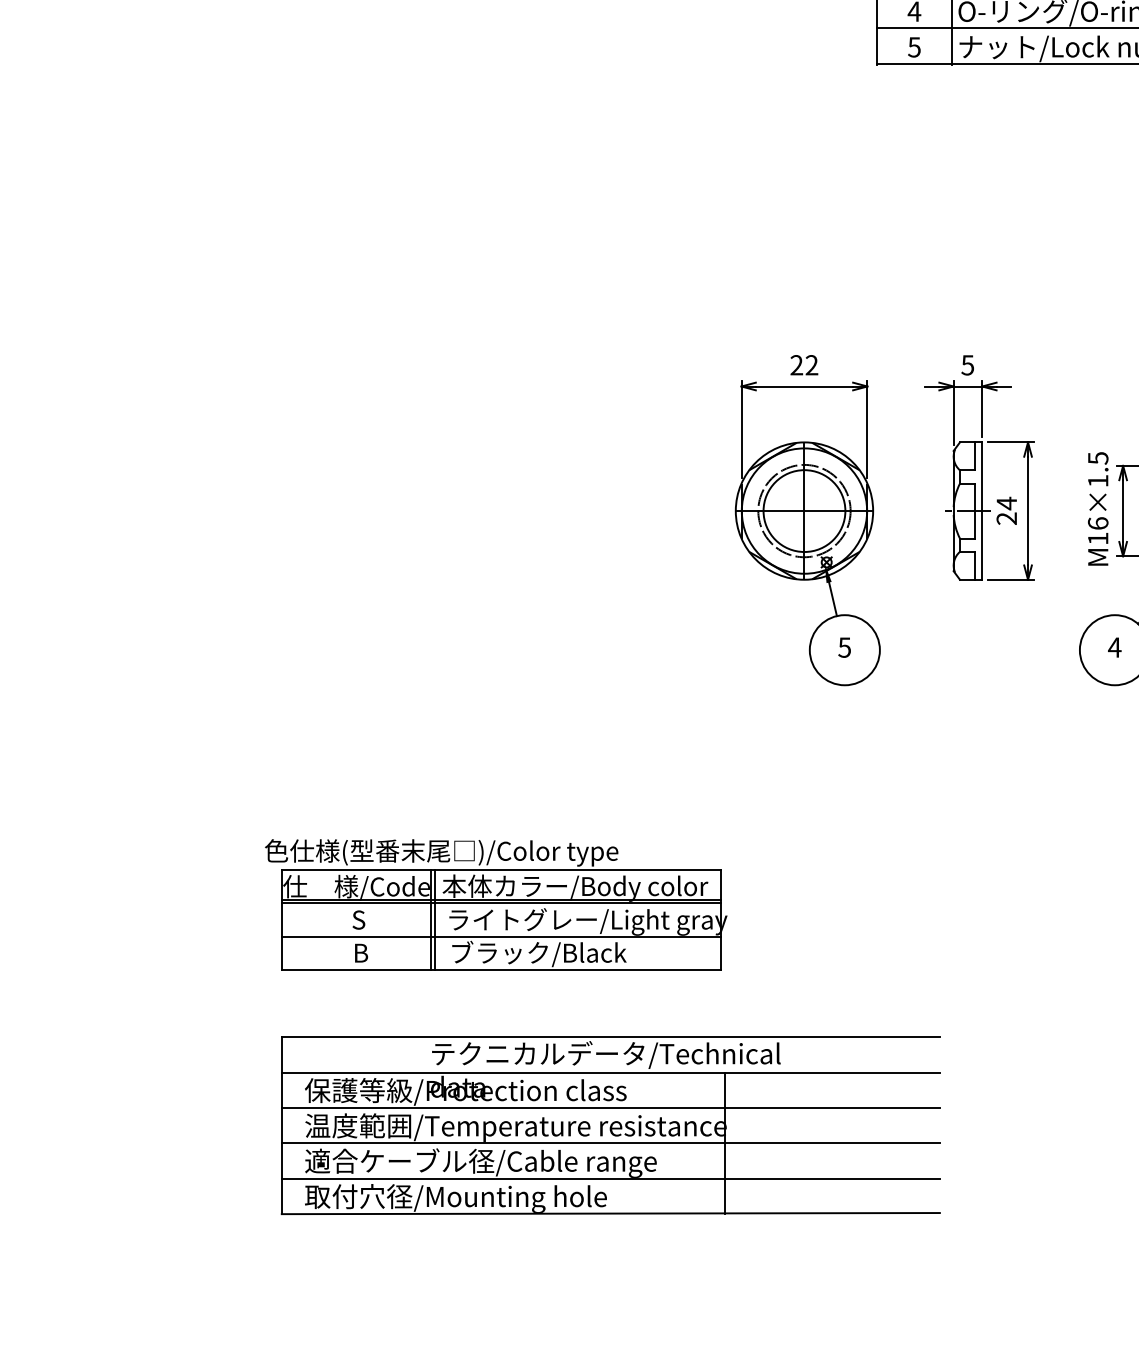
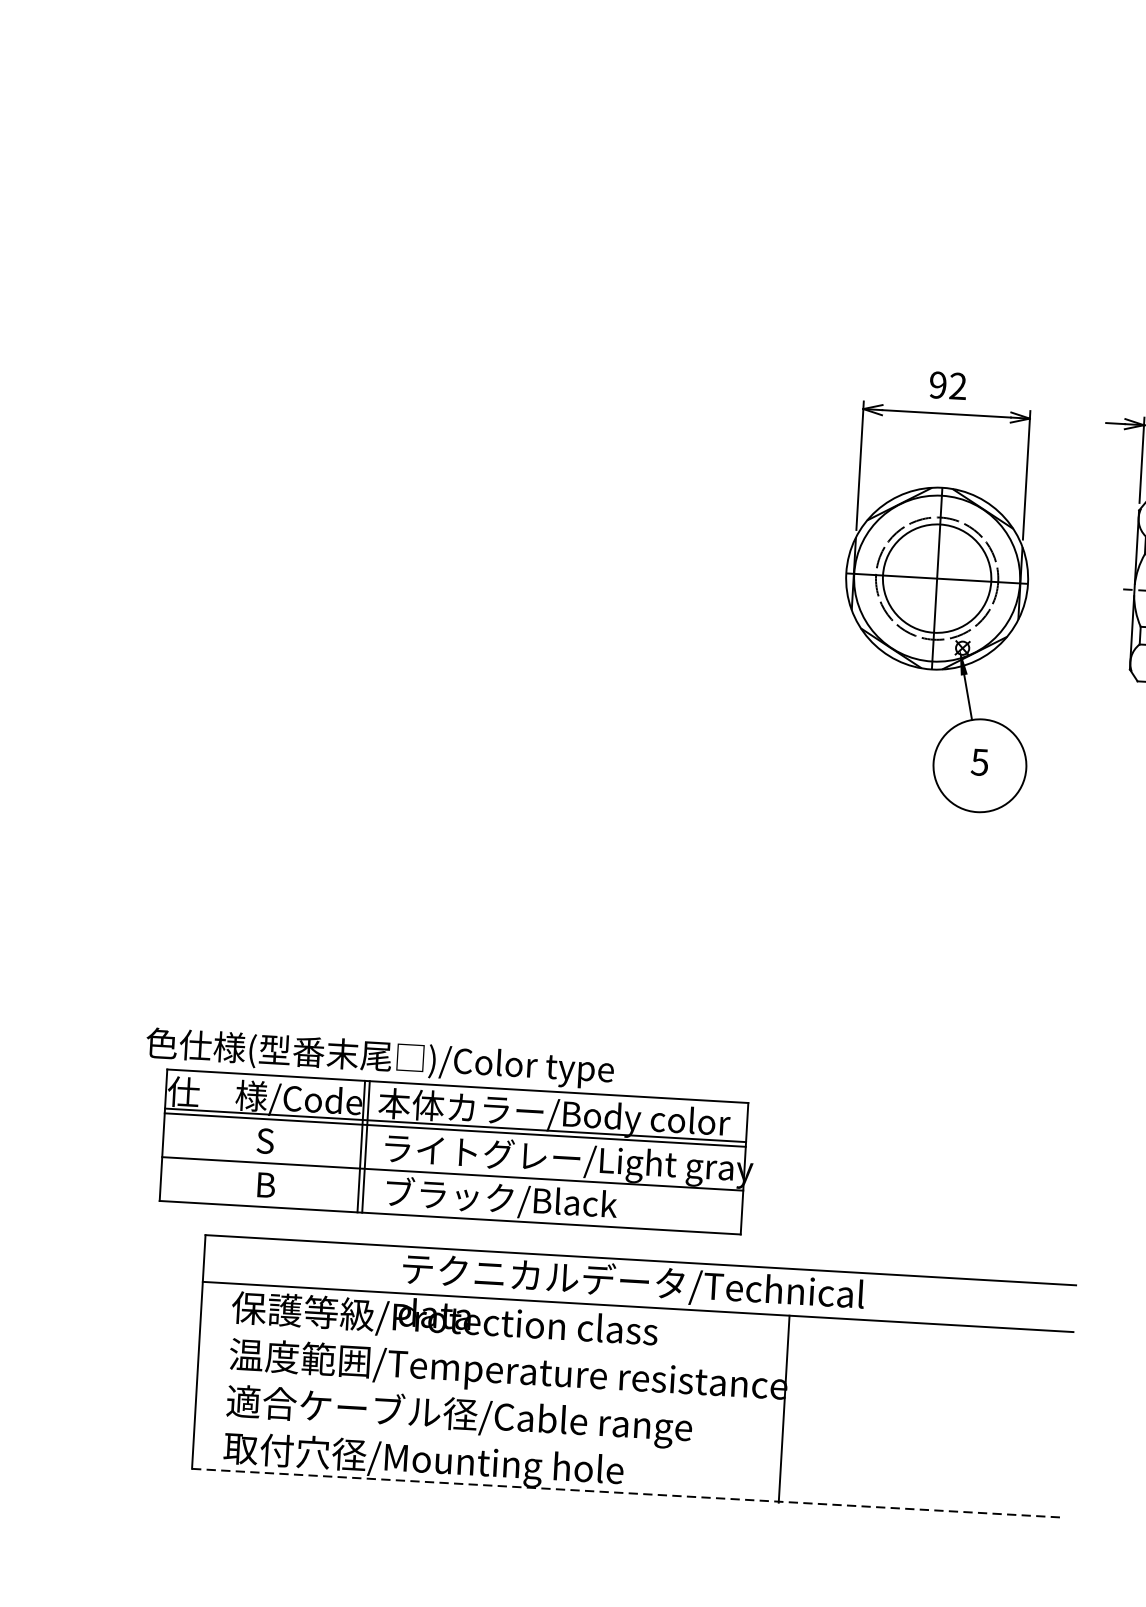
text: (796, 365) -> (937, 385), 22 -> 92
part: (496, 904) -> (448, 1131), moved
line: (610, 1108) -> (634, 1354), removed
line: (610, 1143) -> (632, 1400), removed
line: (610, 1178) -> (629, 1446), removed
line: (611, 1213) -> (628, 1493), solid -> dashed

